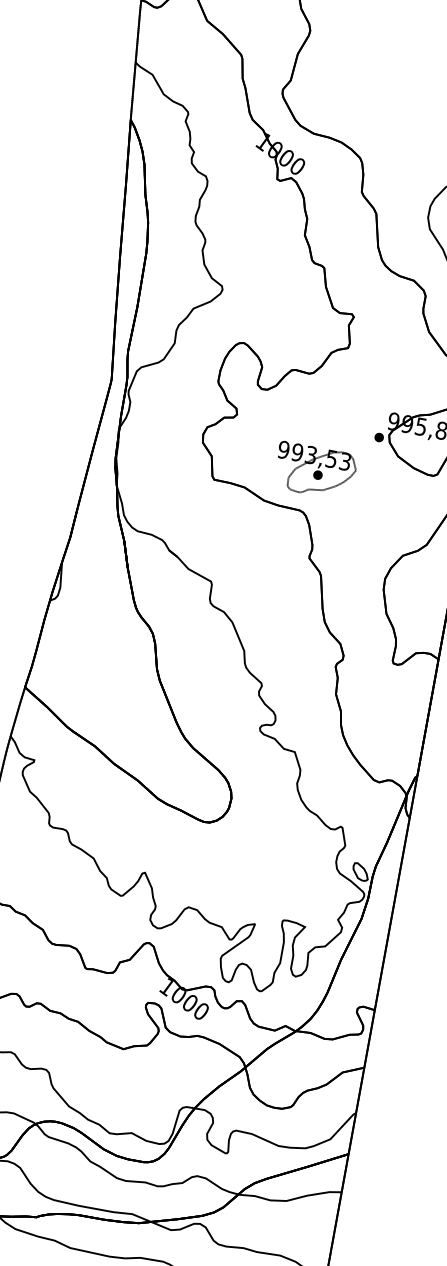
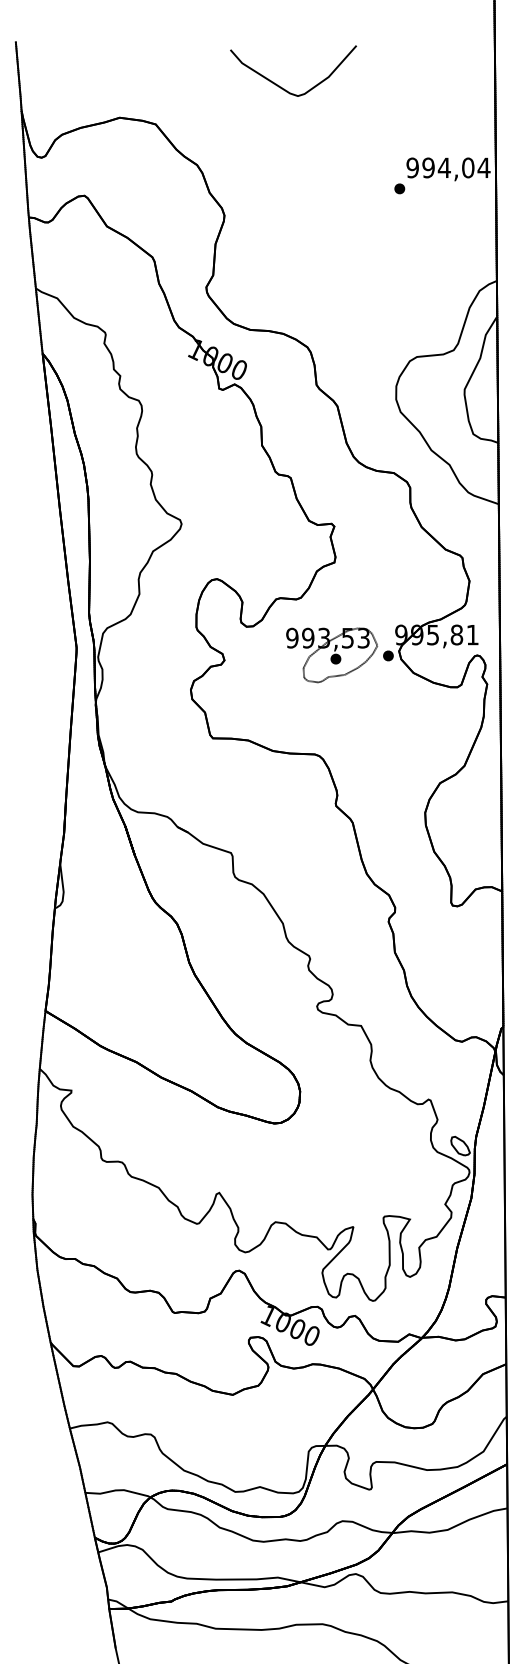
part: (315, 471) -> (332, 655), moved

